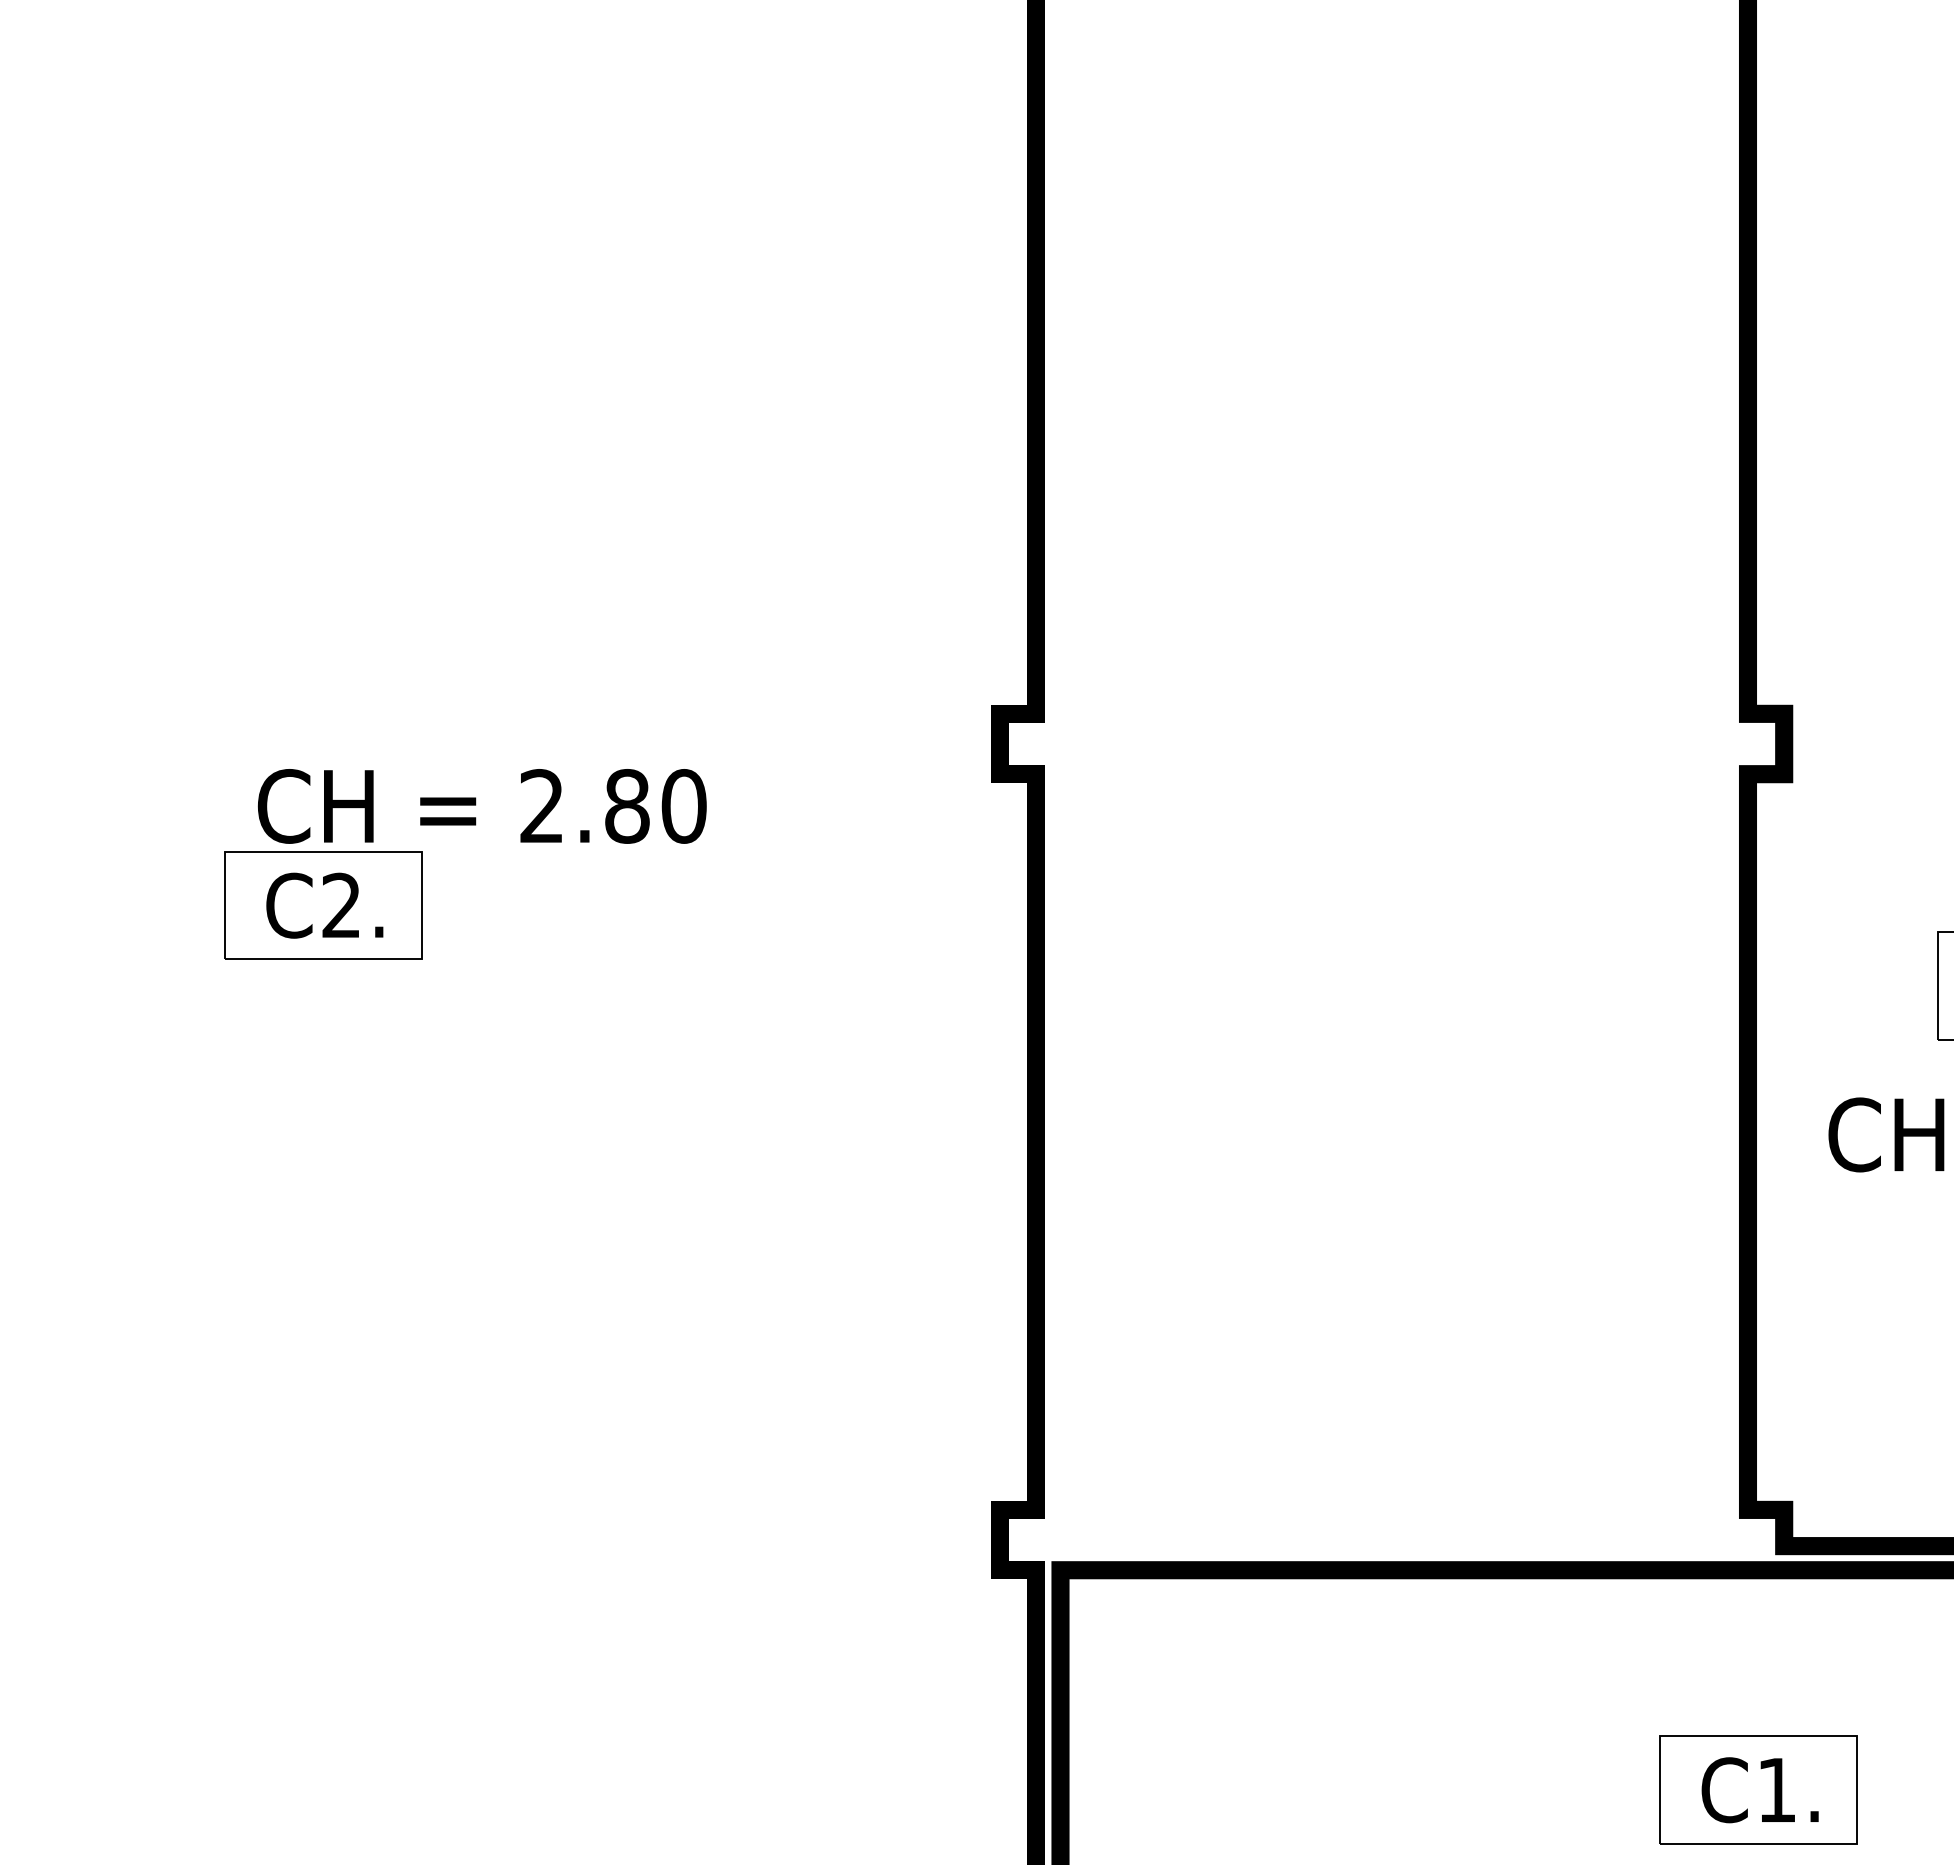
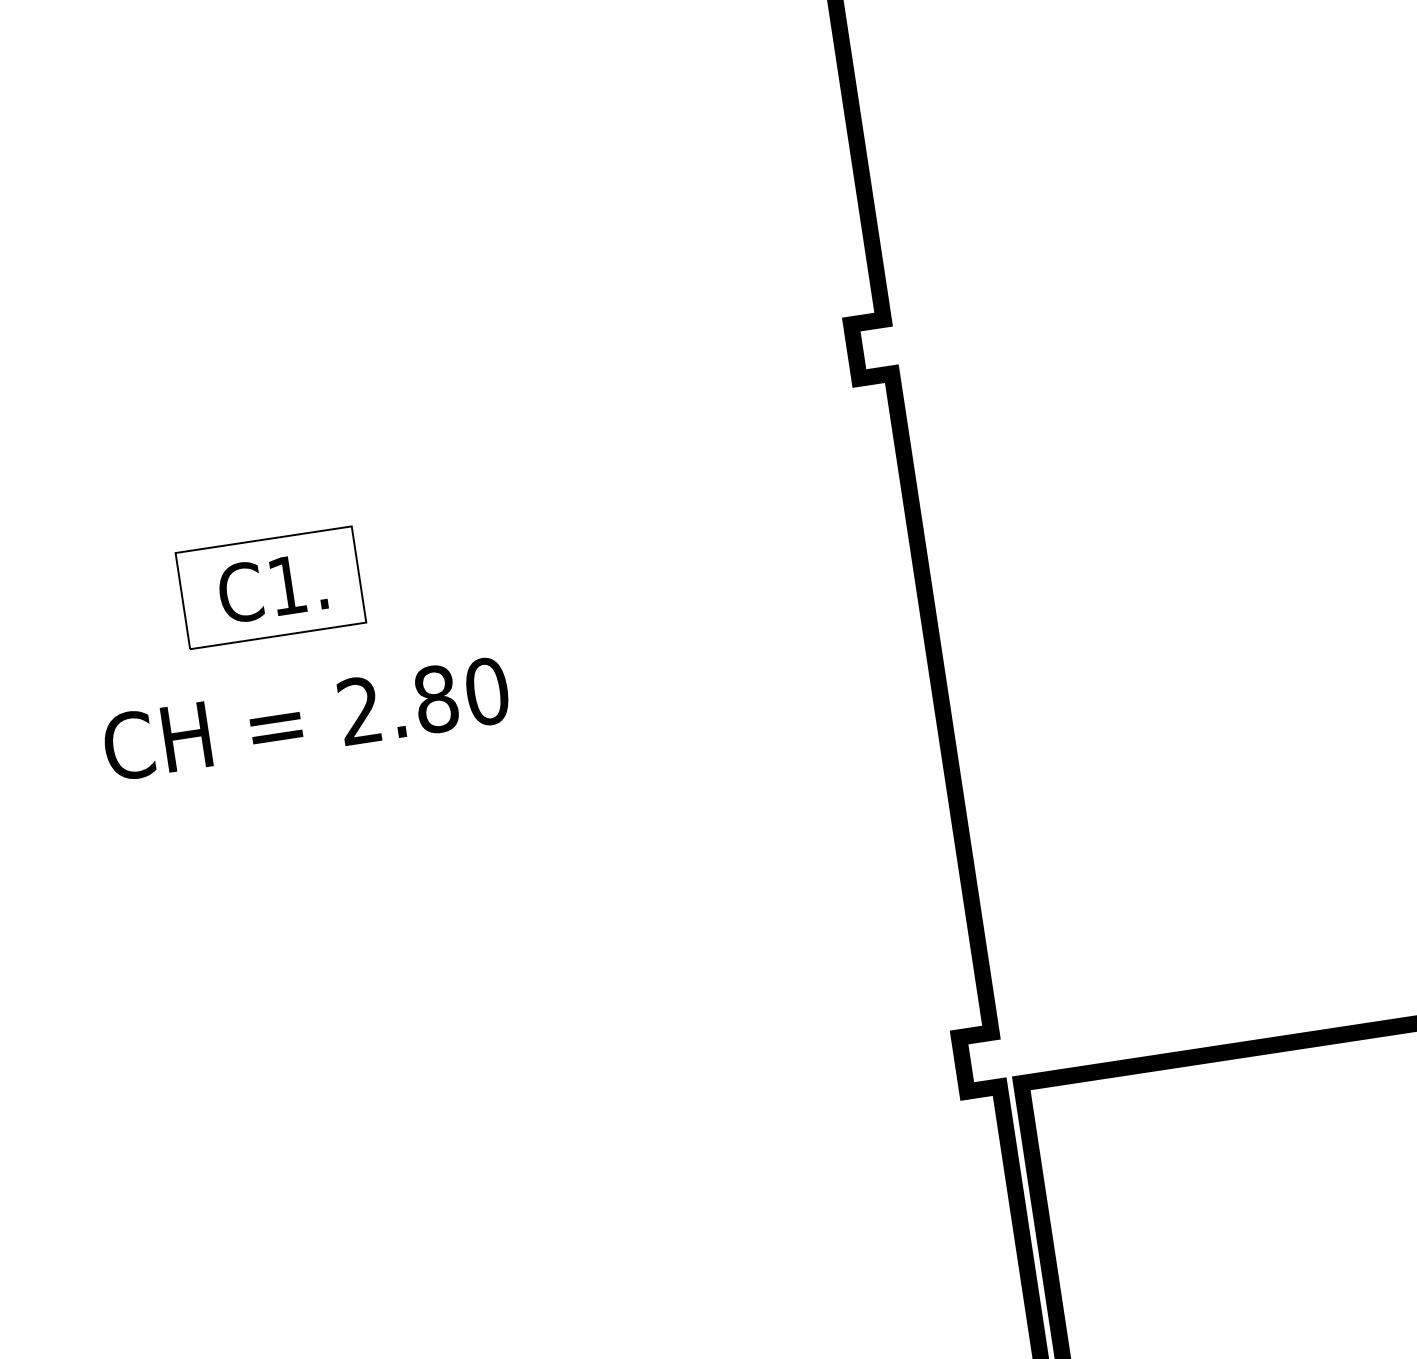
text: (482, 806) -> (306, 718), moved
text: (340, 904) -> (286, 584), C2. -> C1.

